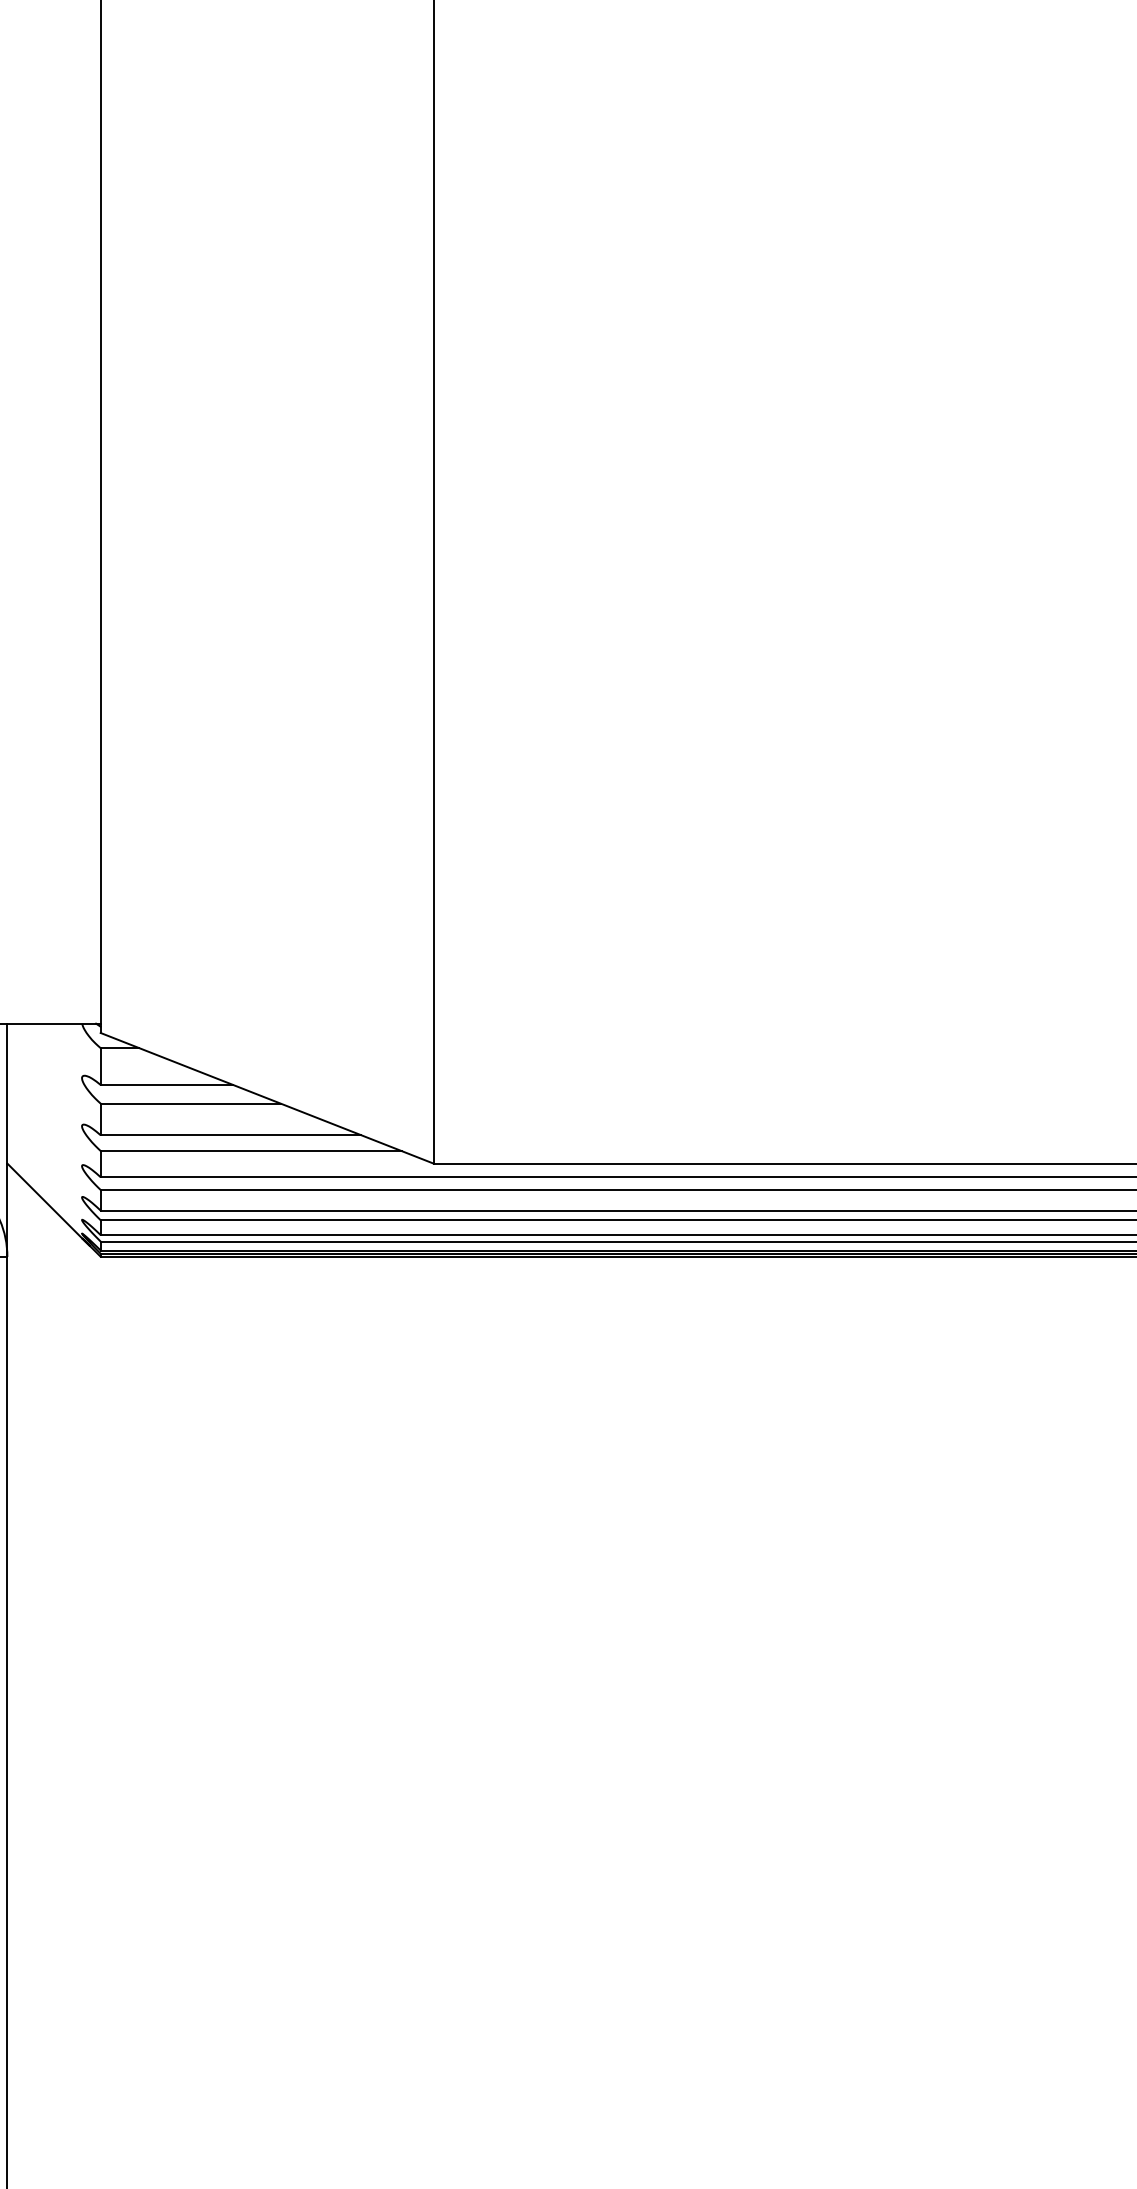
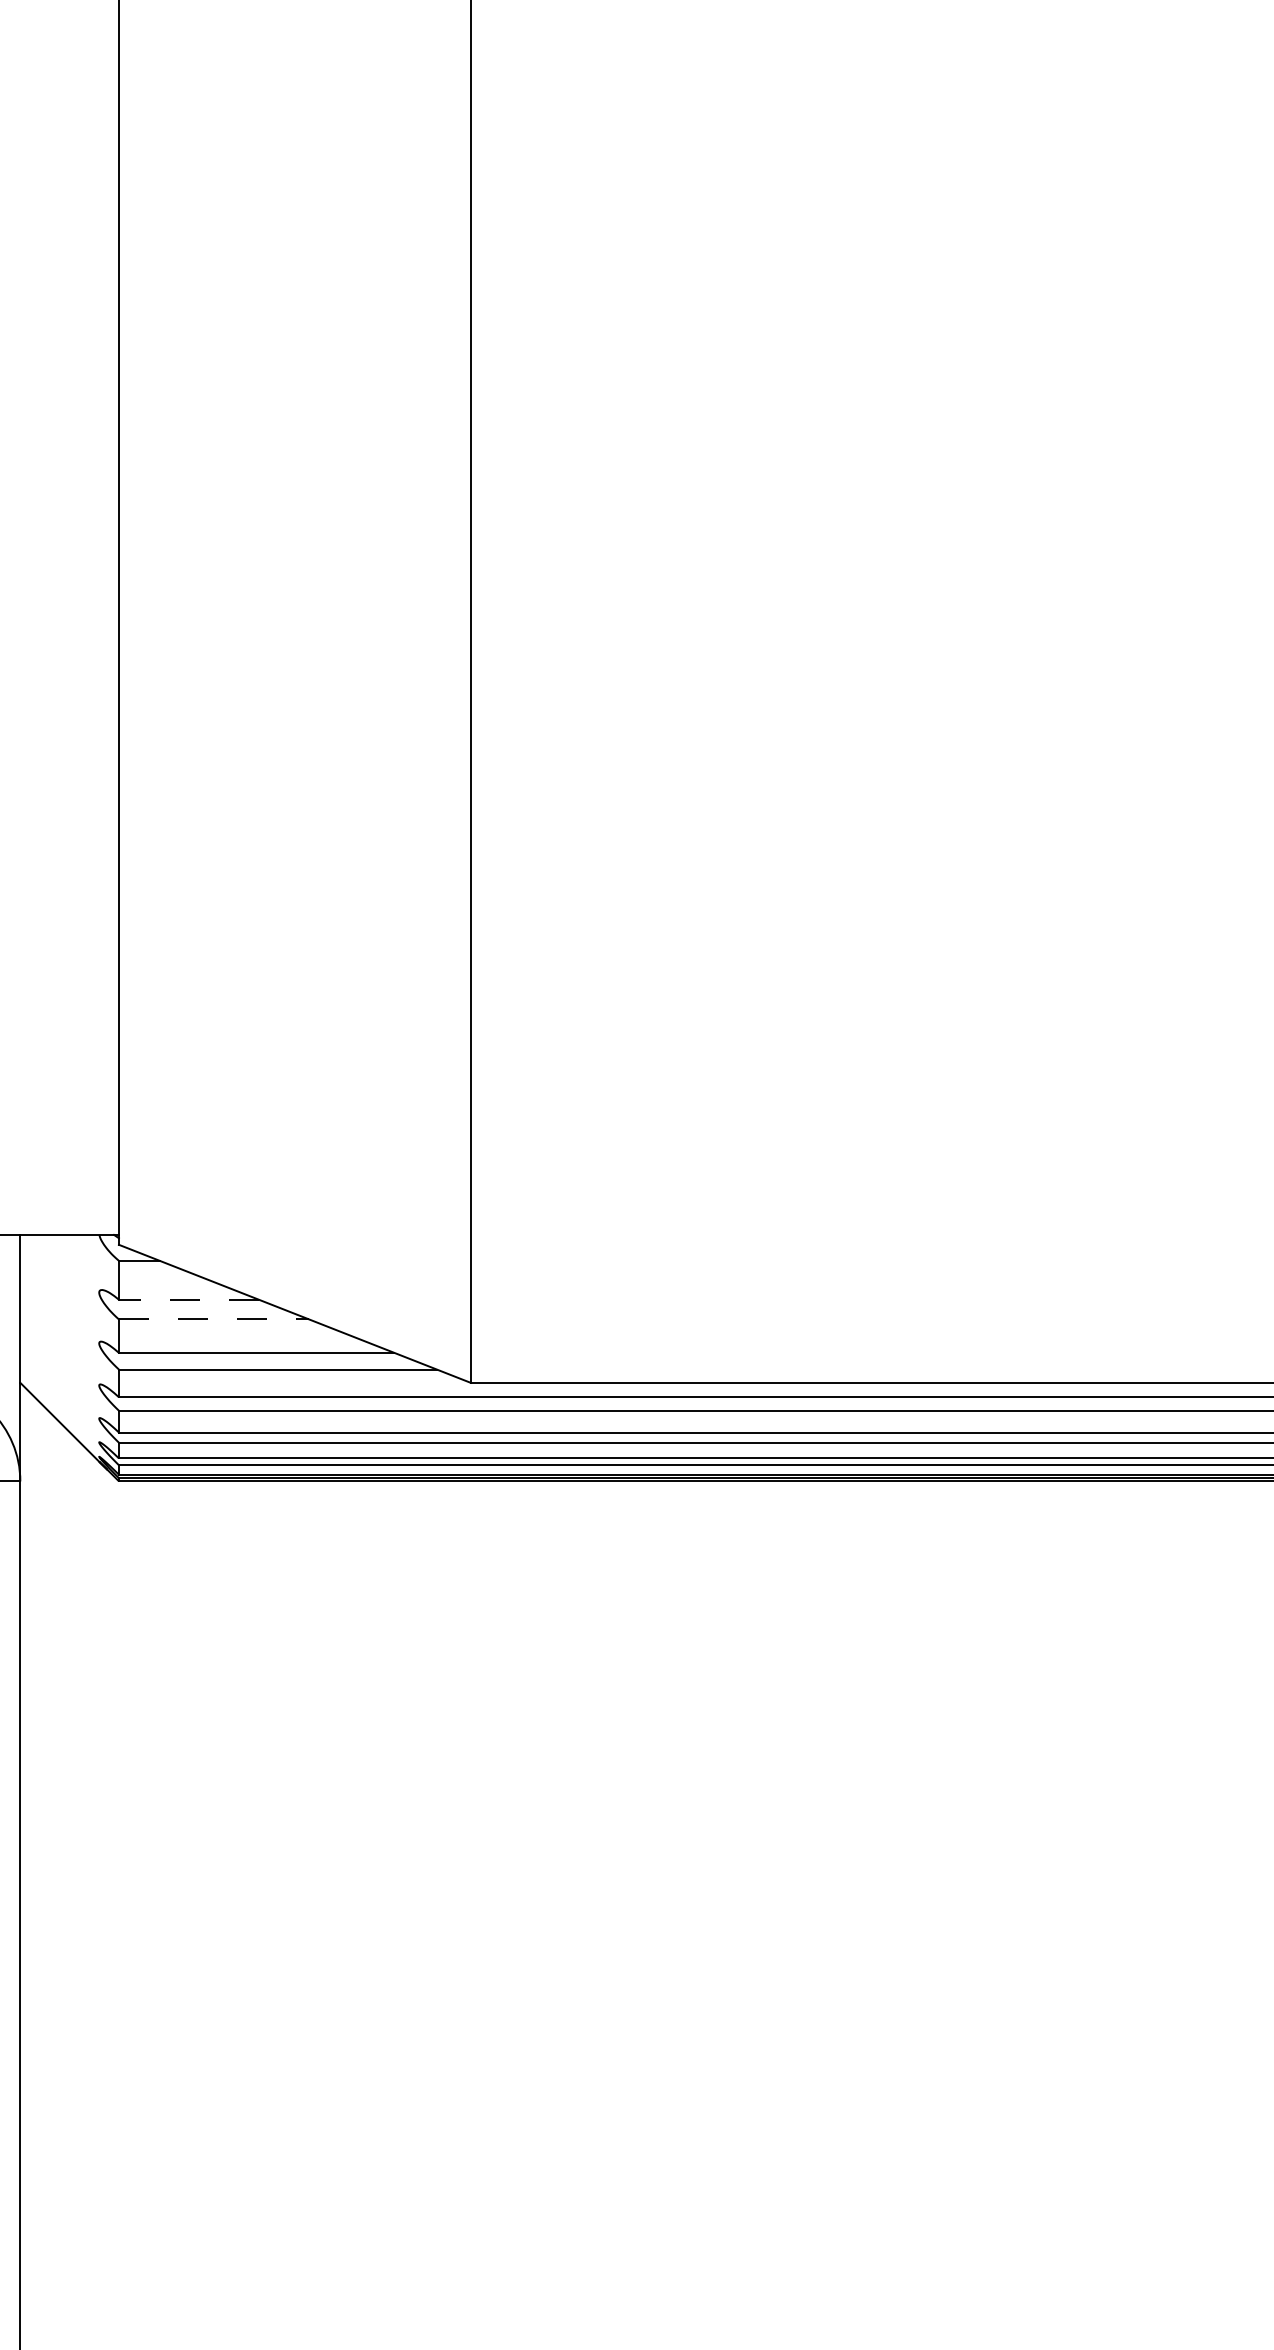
line: (166, 1084) -> (188, 1299), solid -> dashed
line: (191, 1103) -> (214, 1319), solid -> dashed

